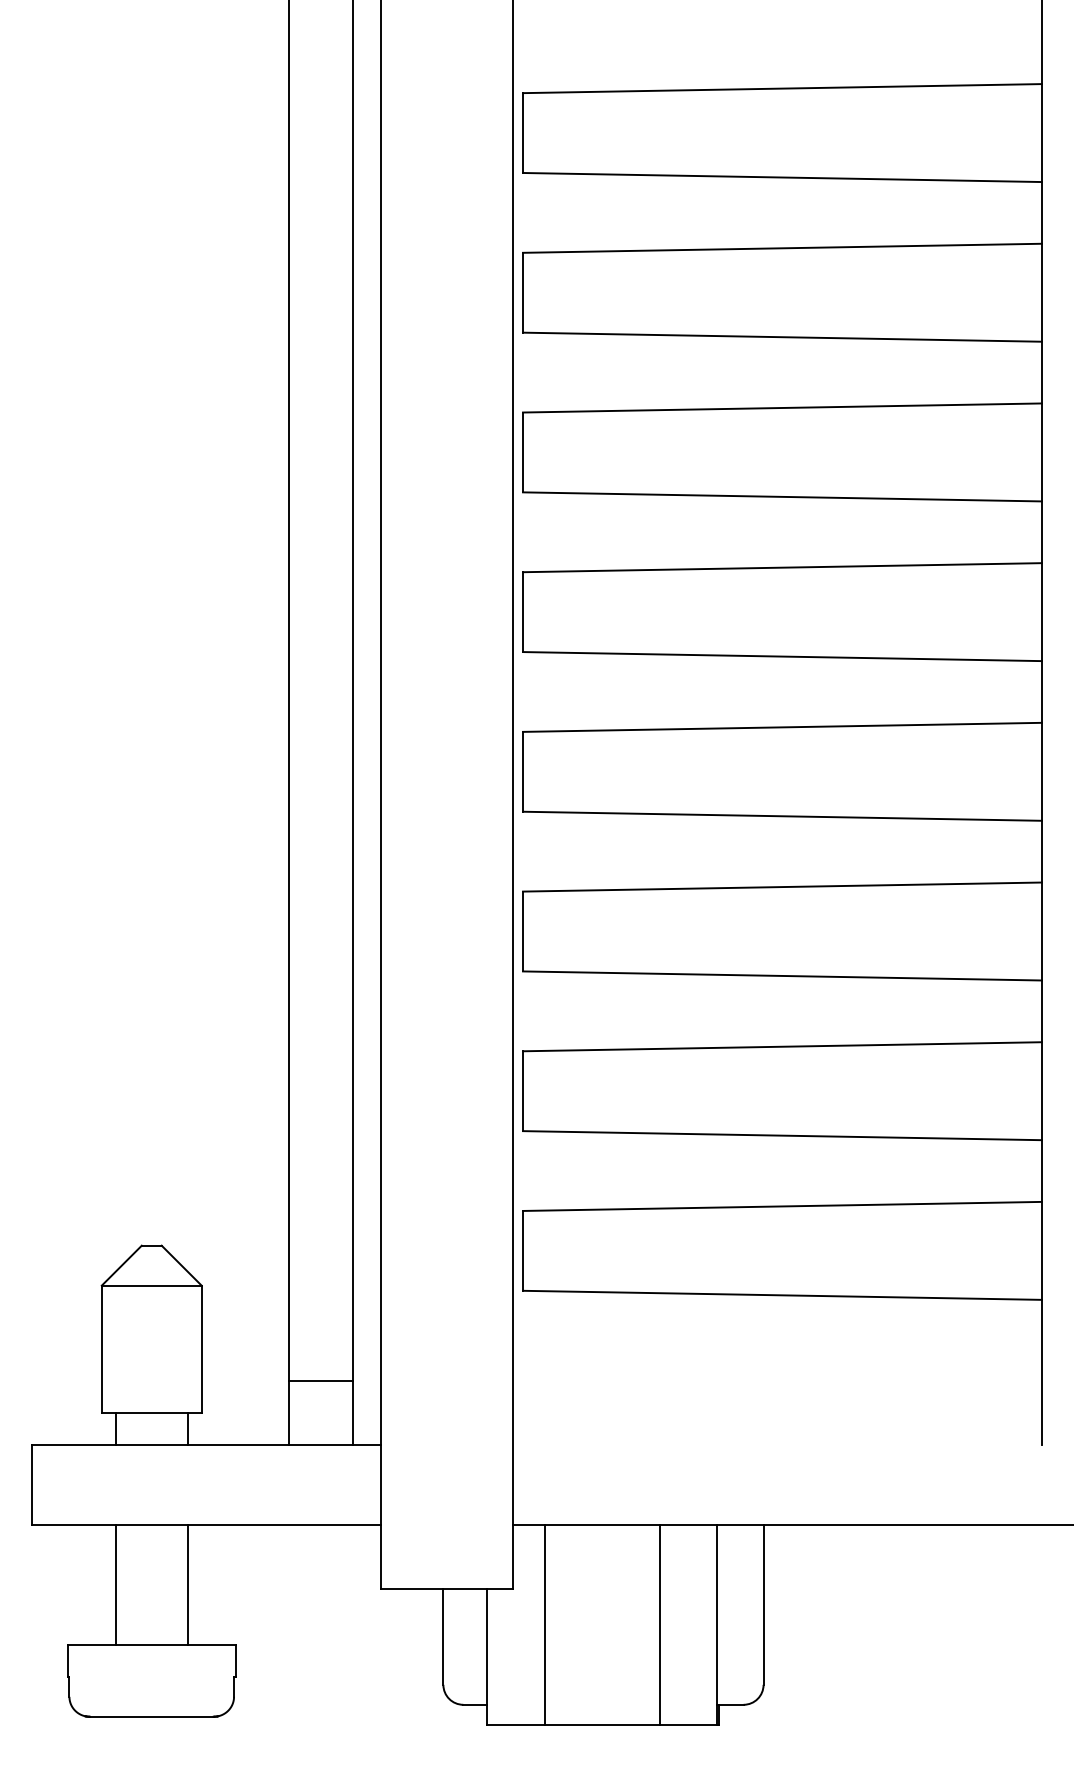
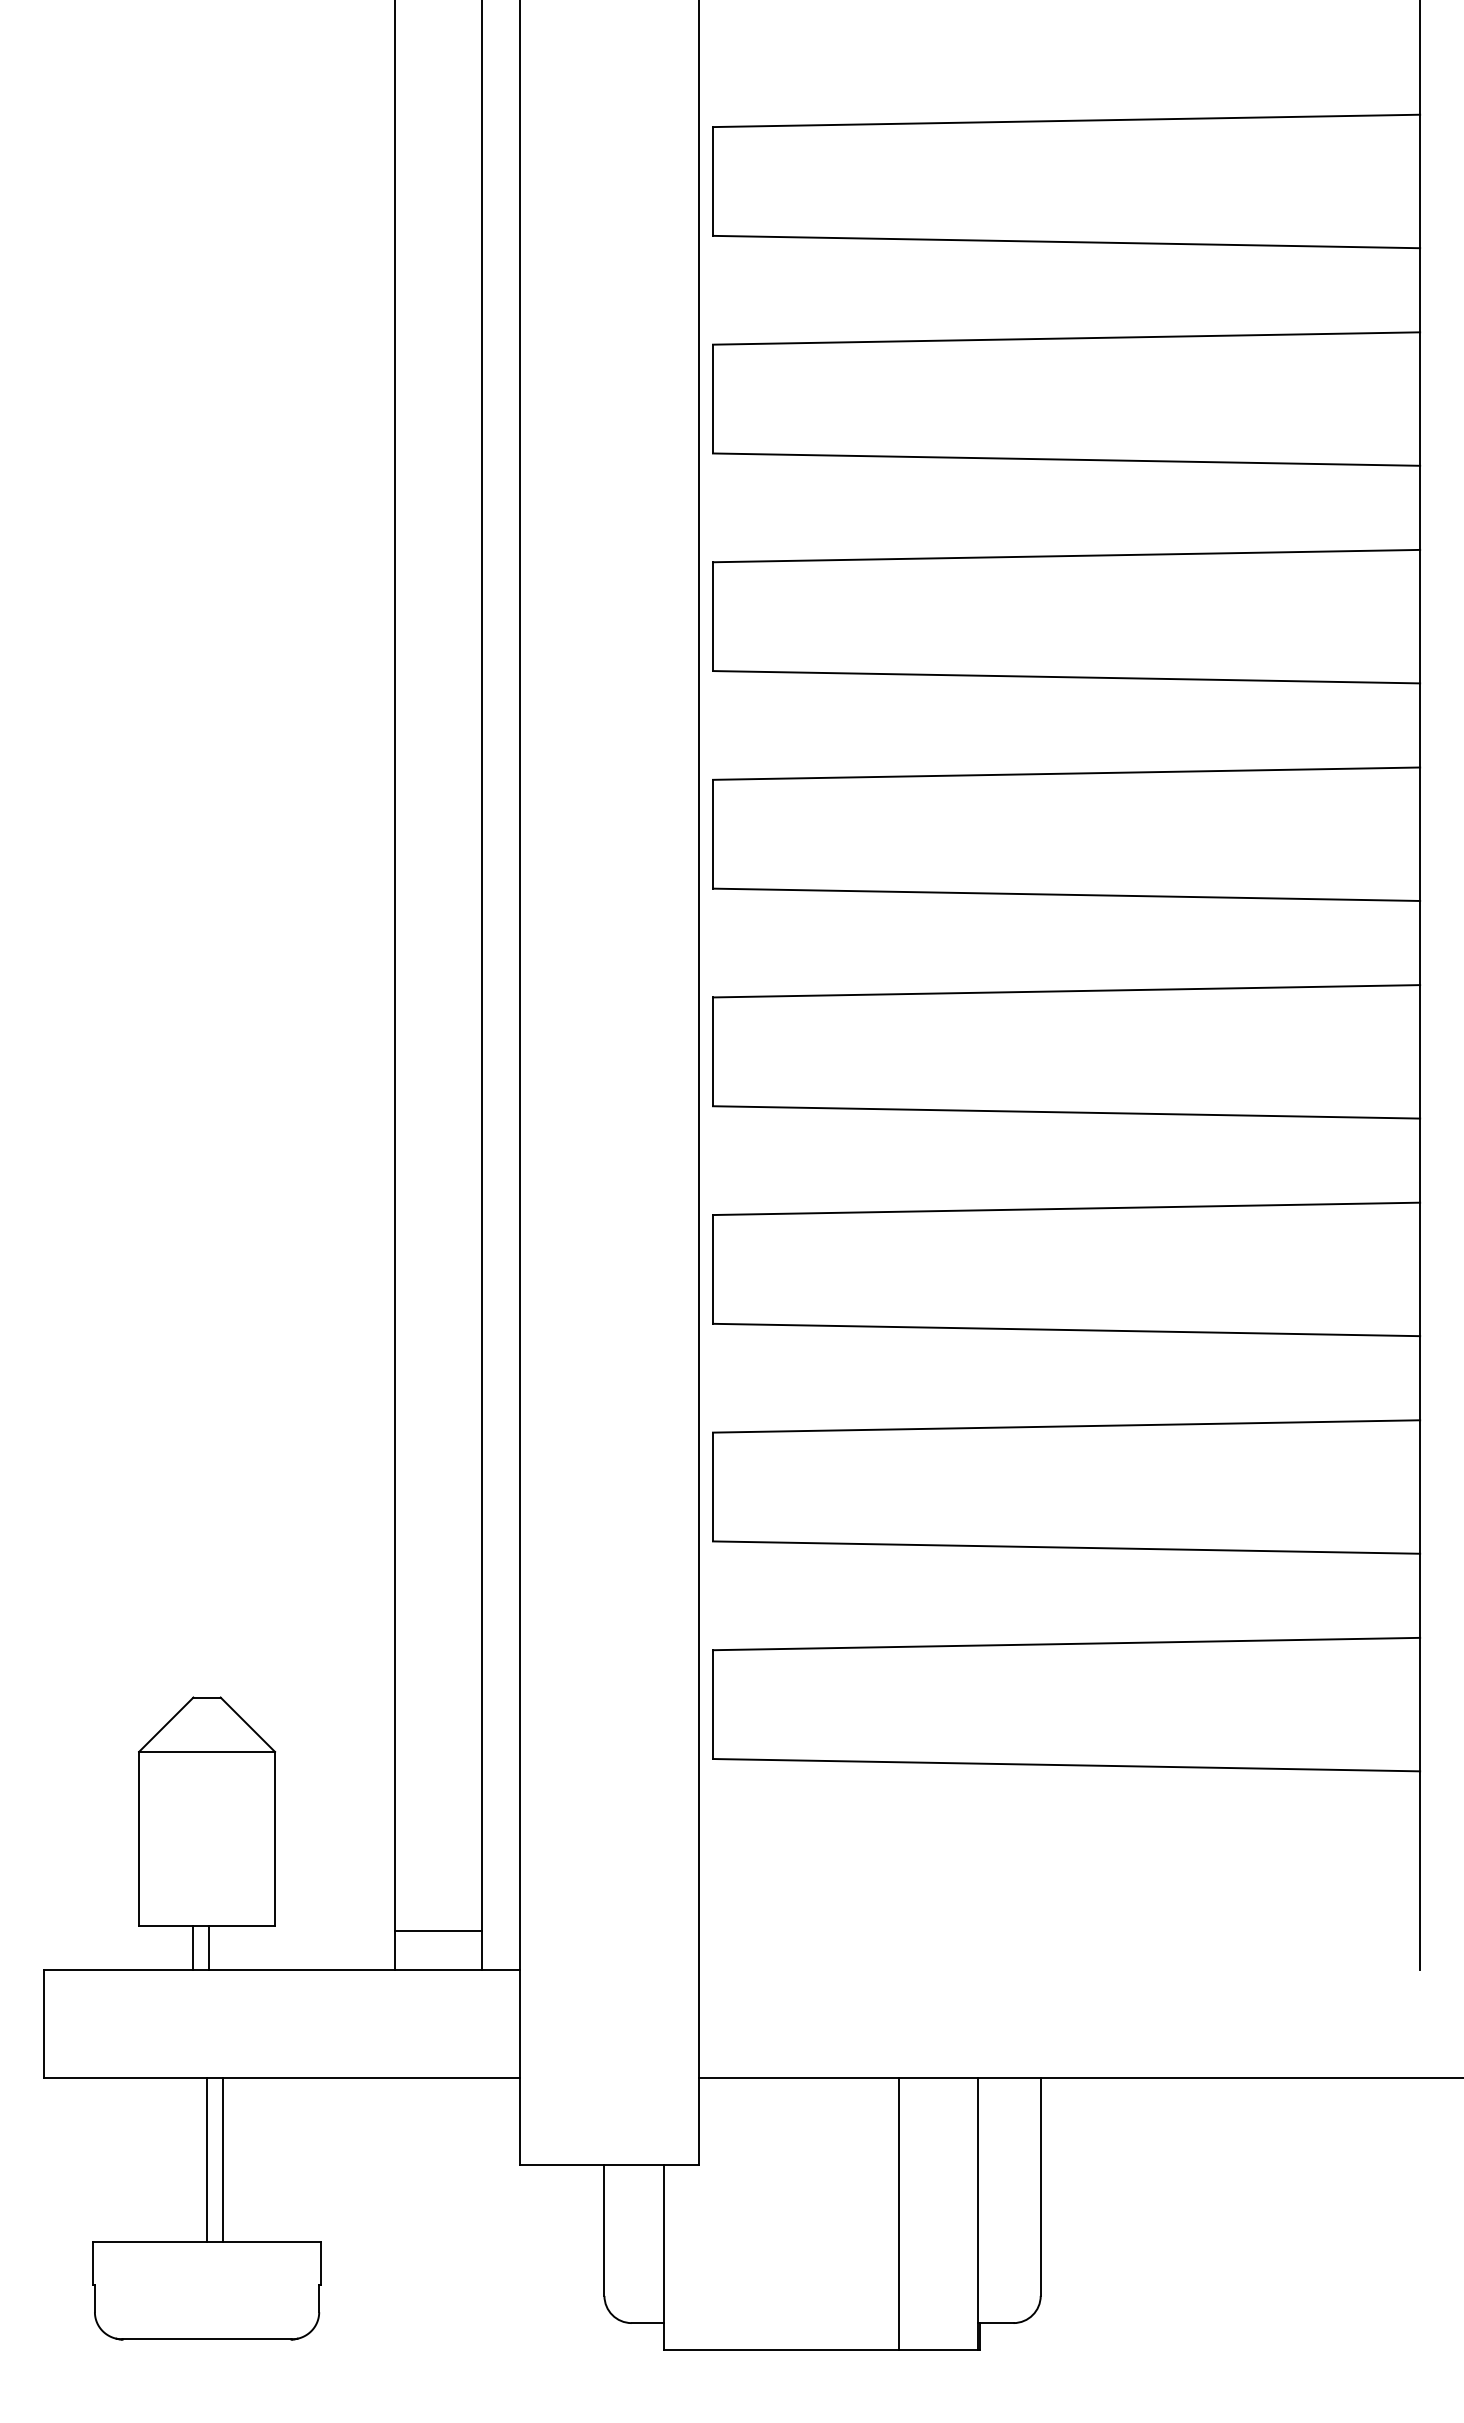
line: (320, 1381) -> (437, 1931), moved
line: (116, 1429) -> (209, 1947), moved
line: (188, 1429) -> (193, 1947), moved
line: (116, 1584) -> (223, 2159), moved
line: (188, 1584) -> (207, 2159), moved
line: (544, 1625) -> (742, 2214), removed

